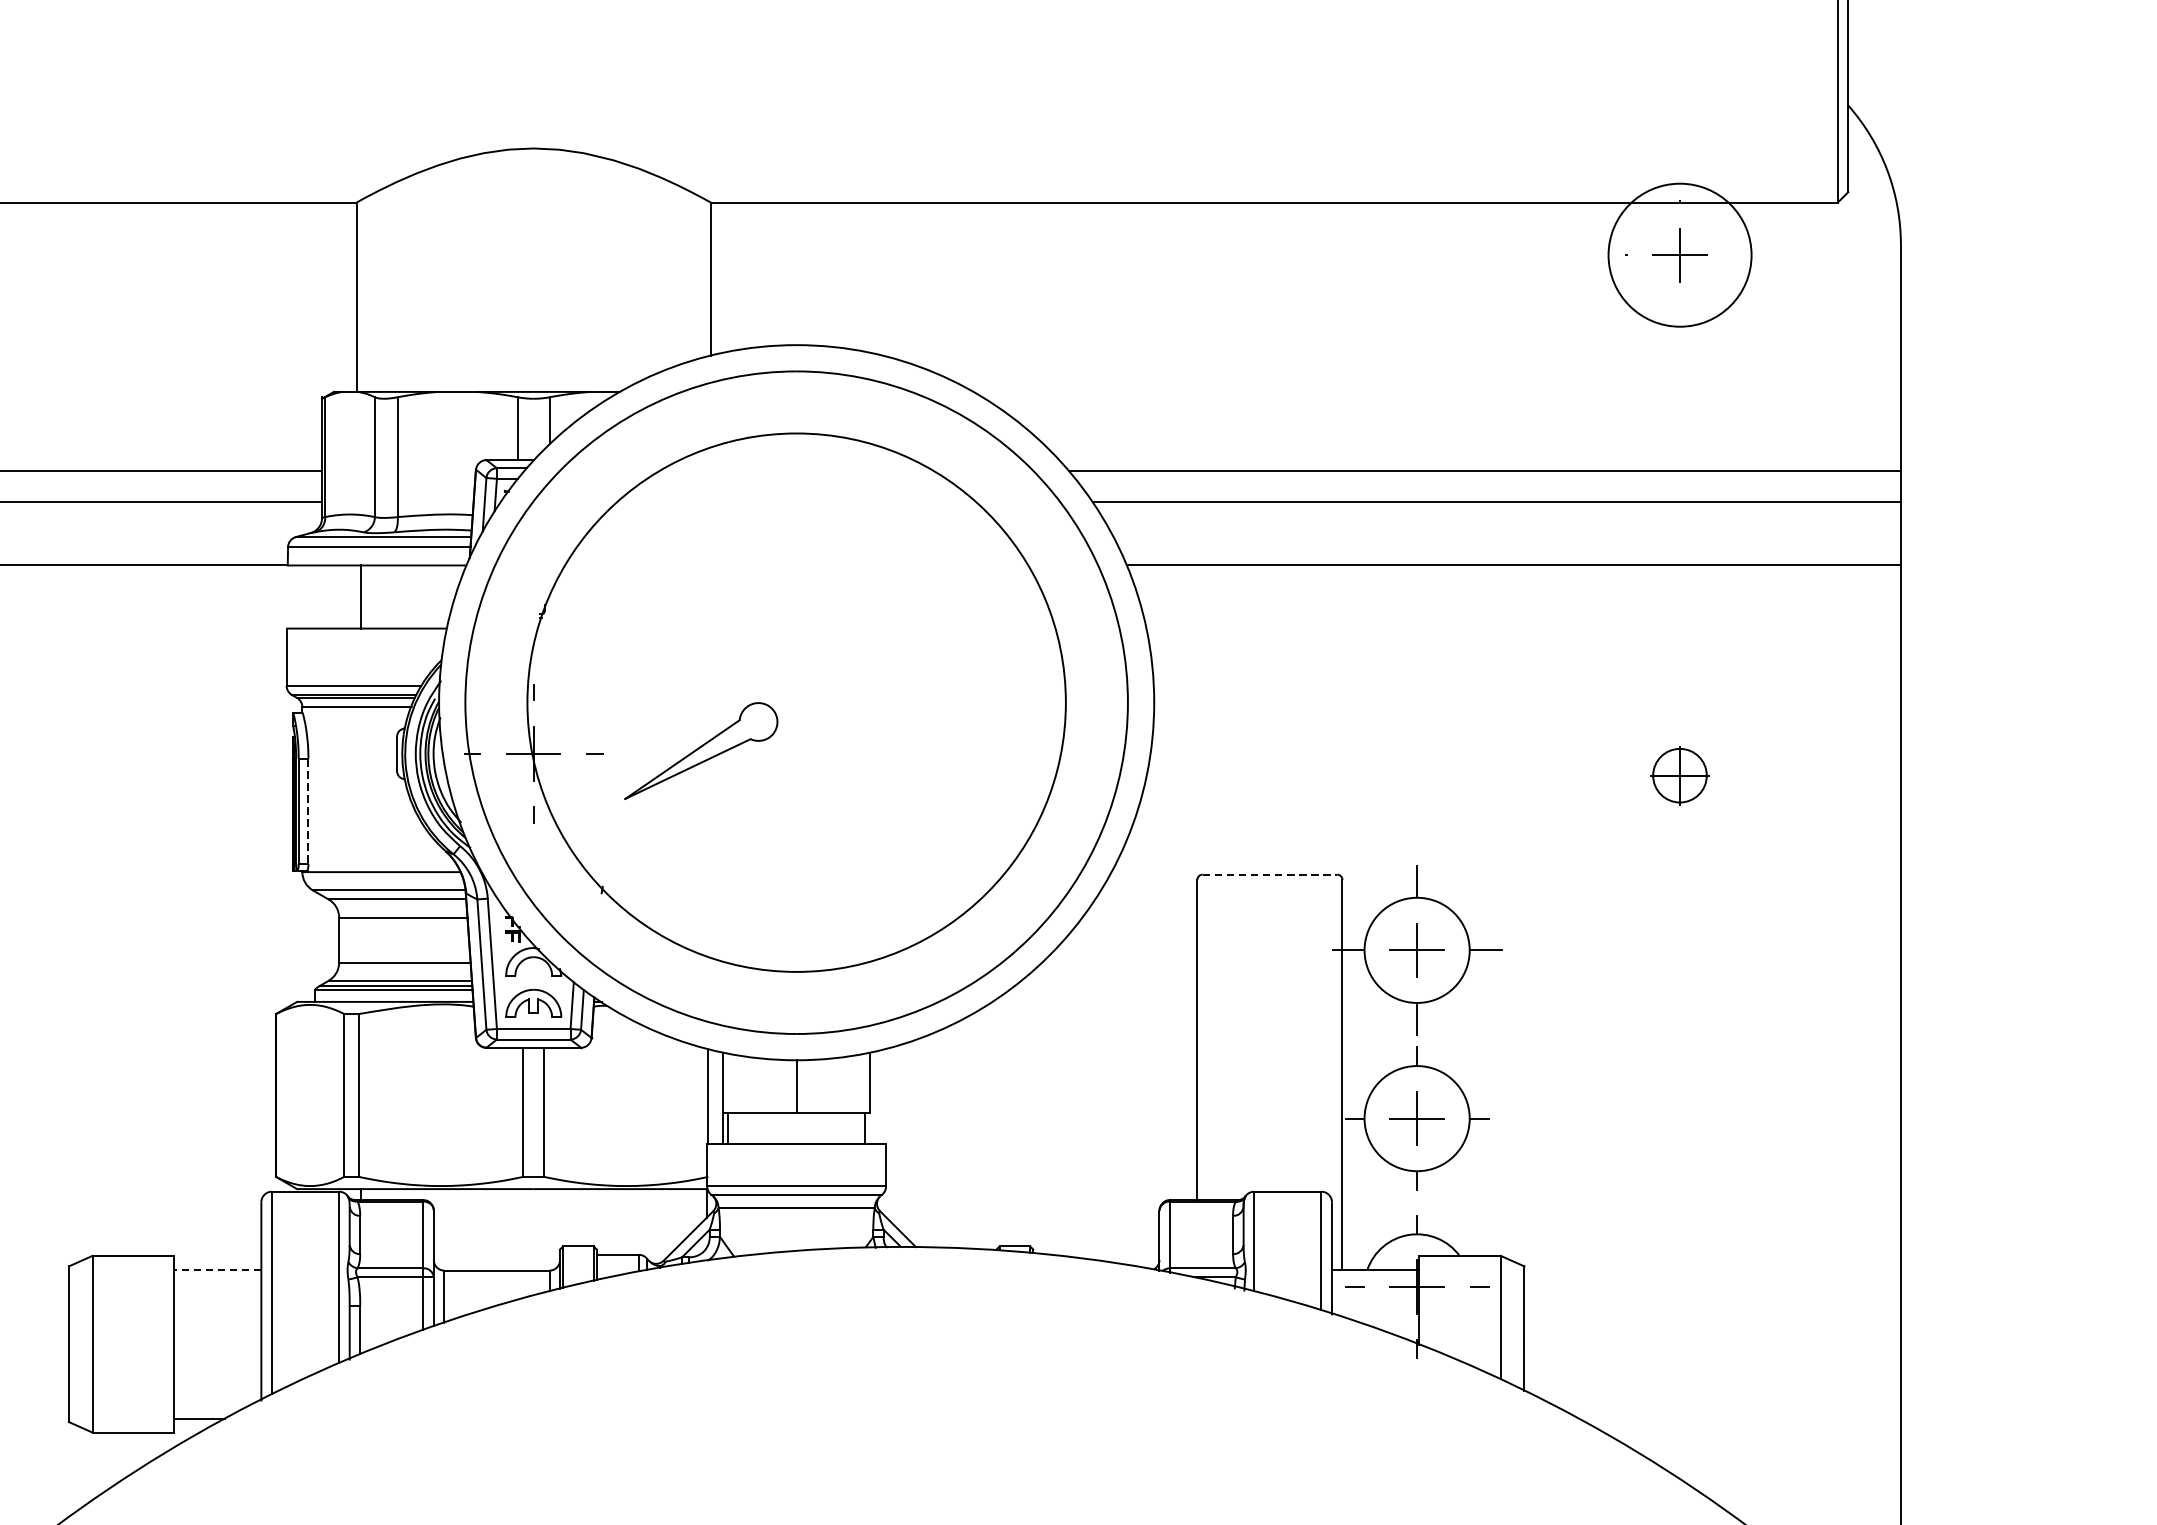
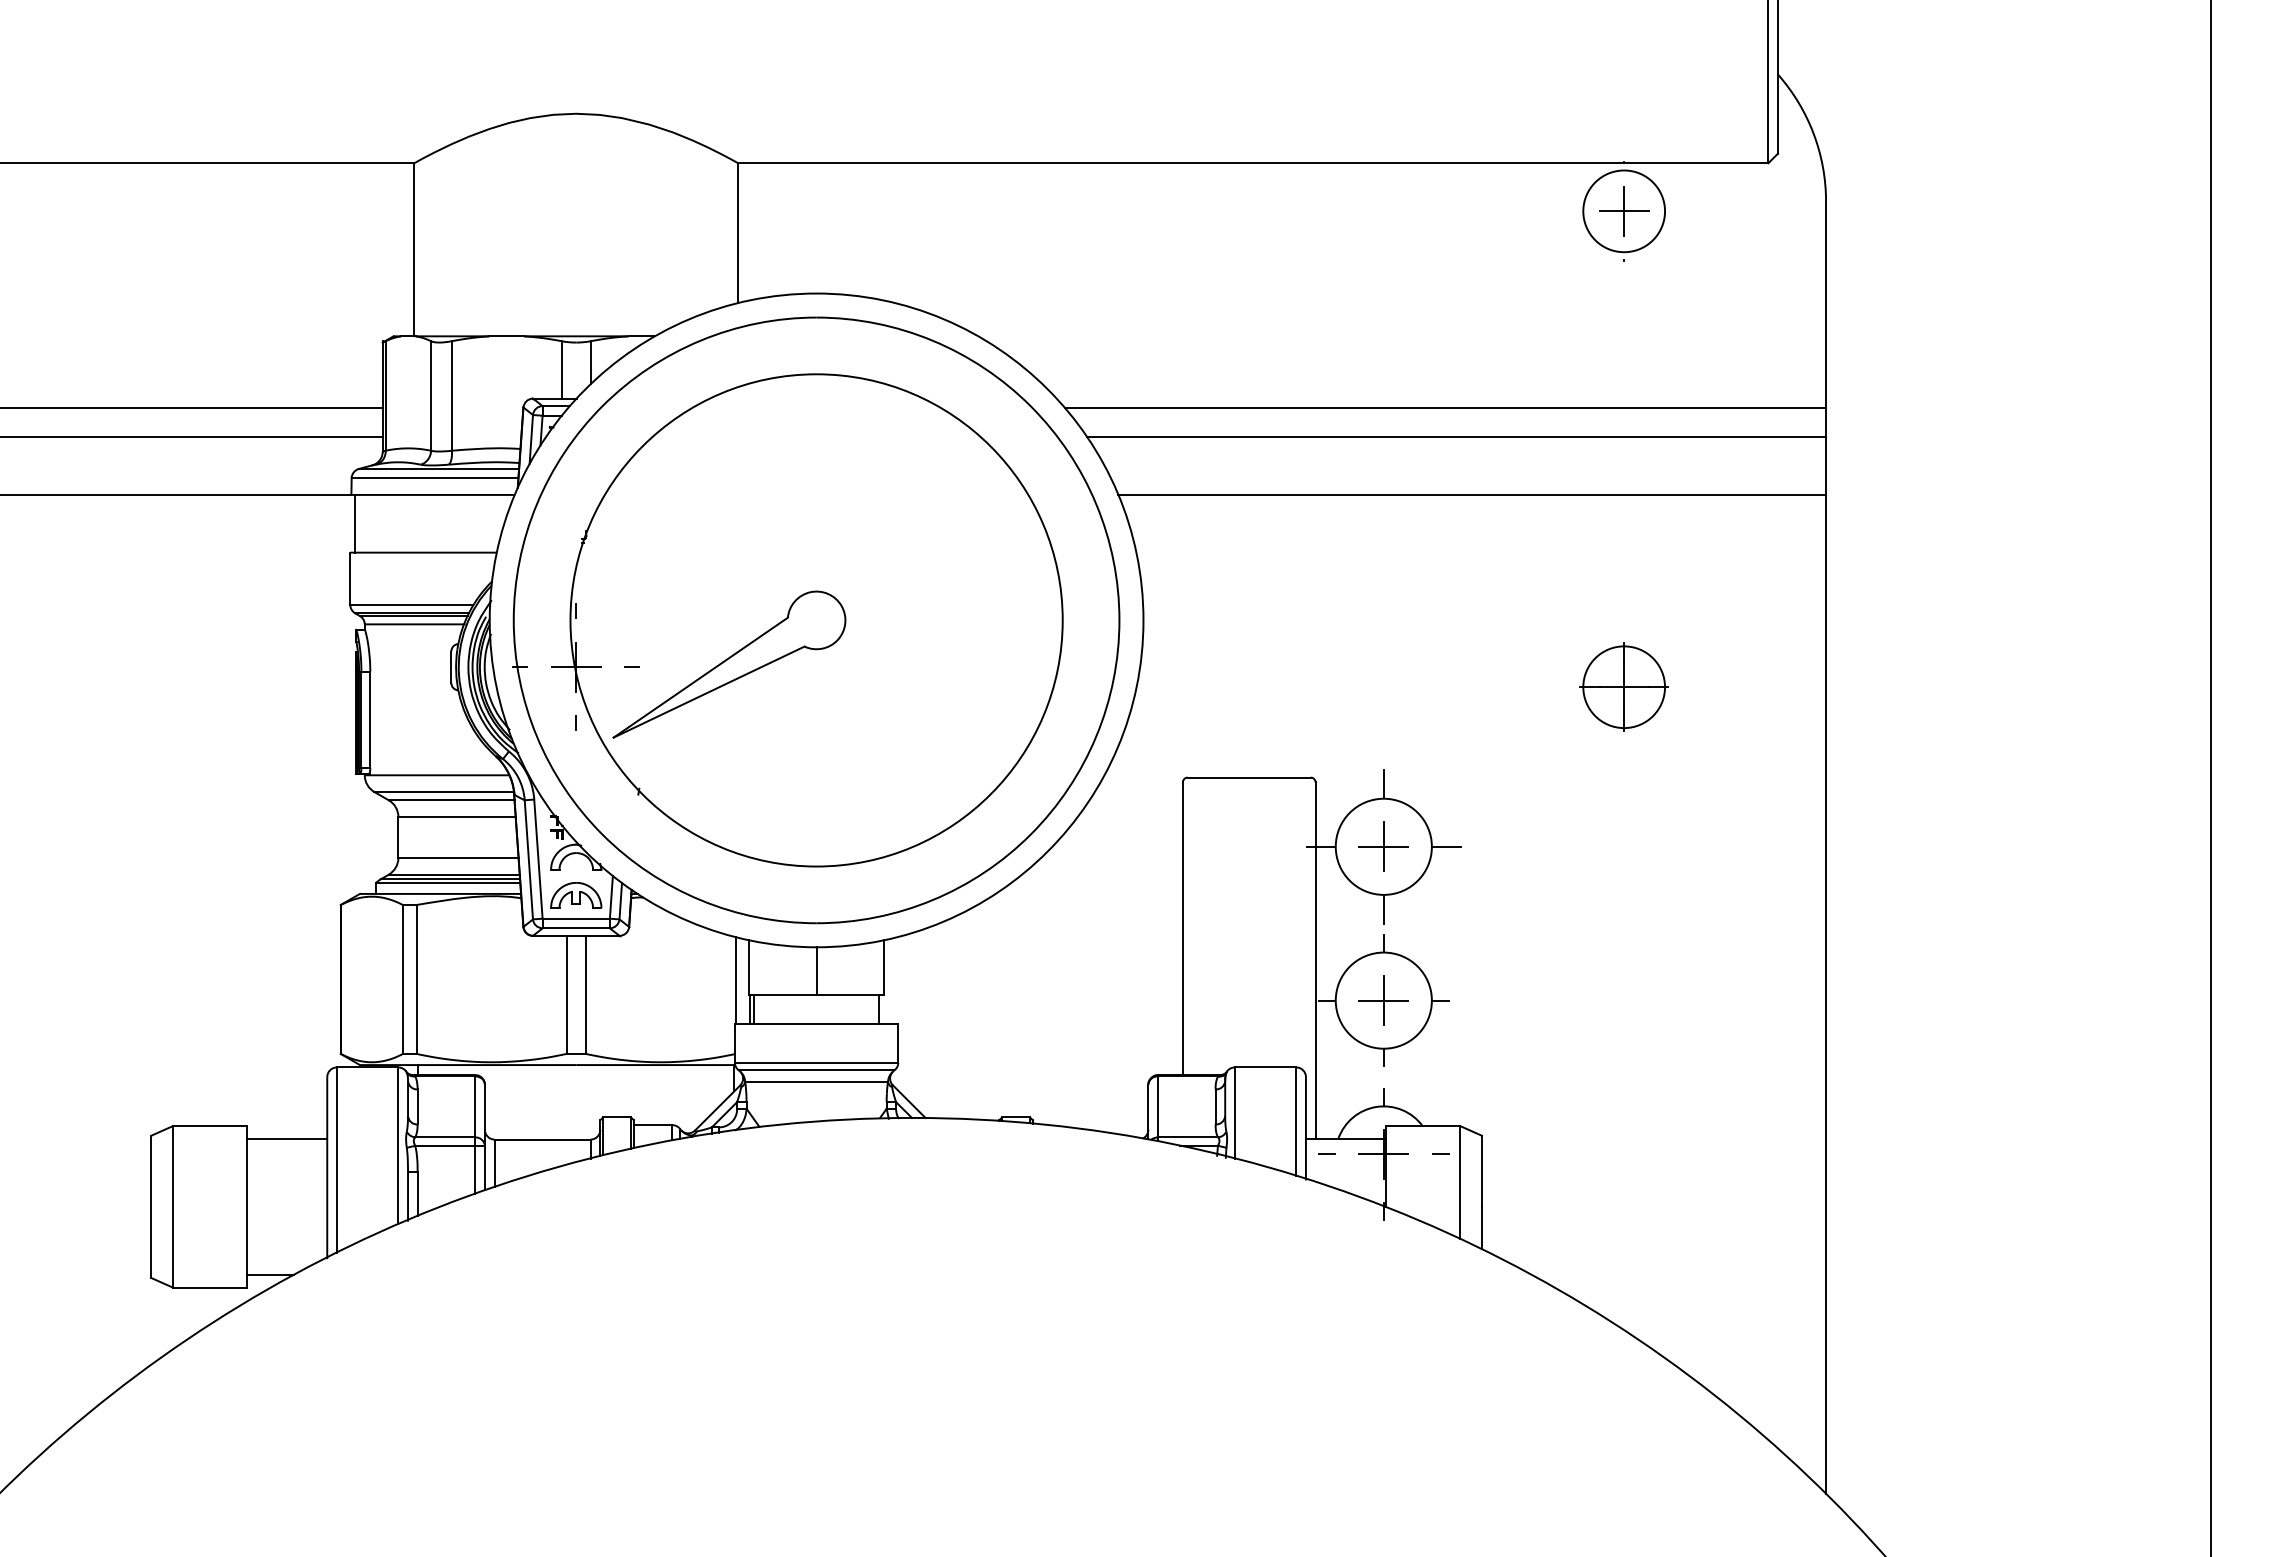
circle: (1680, 255) -> (1624, 211), size x0.62
line: (361, 596) -> (355, 523), moved
part: (701, 750) -> (729, 664), size x1.67
part: (1679, 774) -> (1623, 686), size x1.67
line: (308, 812) -> (370, 720), dashed -> solid
line: (1270, 874) -> (1249, 777), dashed -> solid
line: (217, 1269) -> (287, 1138), dashed -> solid

